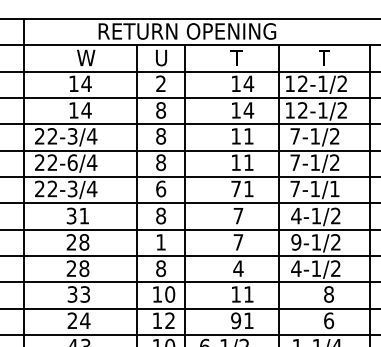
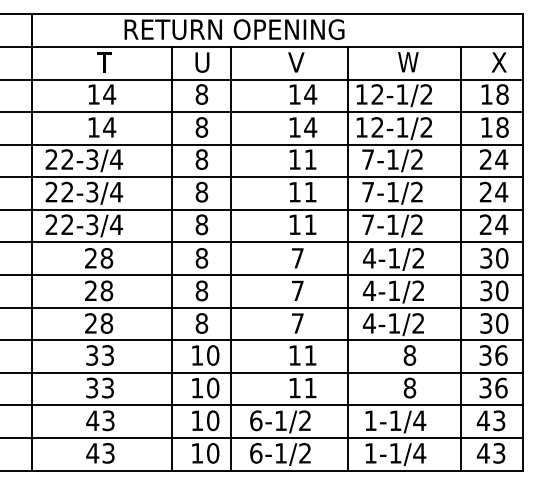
text: (85, 57) -> (108, 62), W -> T
text: (237, 57) -> (296, 62), T -> V
text: (327, 57) -> (407, 62), T -> W
text: (160, 83) -> (201, 94), 2 -> 8
text: (72, 162) -> (92, 191), 22-6/4 -> 22-3/4
text: (160, 188) -> (201, 224), 6 -> 8
text: (235, 188) -> (294, 224), 71 -> 11
text: (334, 188) -> (416, 224), 7-1/1 -> 7-1/2
text: (78, 216) -> (99, 258), 31 -> 28
text: (160, 242) -> (201, 290), 1 -> 8
text: (296, 242) -> (369, 290), 9-1/2 -> 4-1/2
text: (238, 268) -> (297, 323), 4 -> 7
text: (79, 320) -> (100, 387), 24 -> 33
text: (170, 320) -> (213, 387), 12 -> 10
text: (235, 320) -> (294, 387), 91 -> 11
text: (328, 320) -> (409, 387), 6 -> 8

